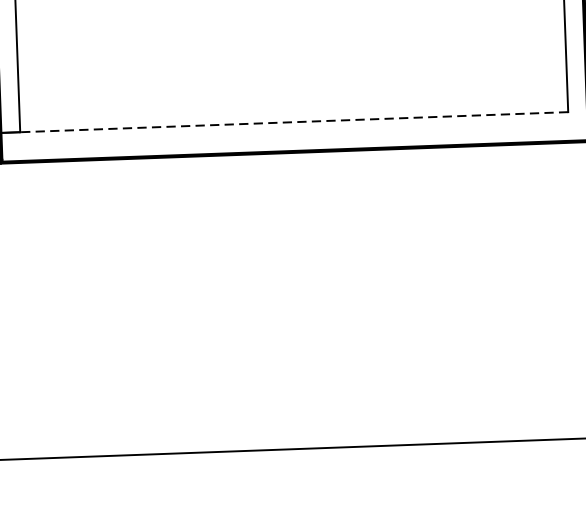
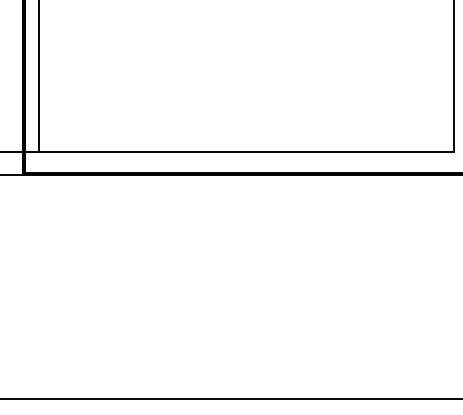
line: (293, 122) -> (245, 151), dashed -> solid

